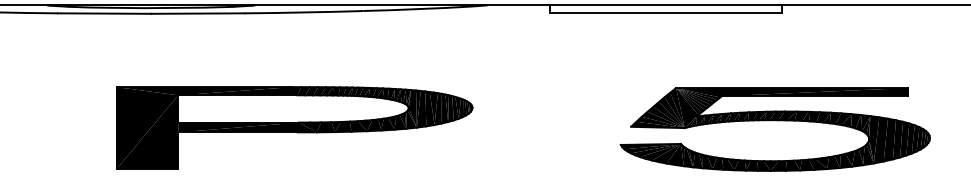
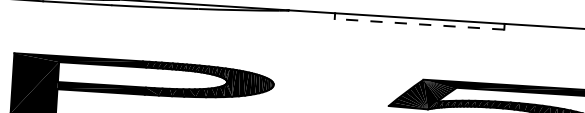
line: (665, 12) -> (419, 24), solid -> dashed

